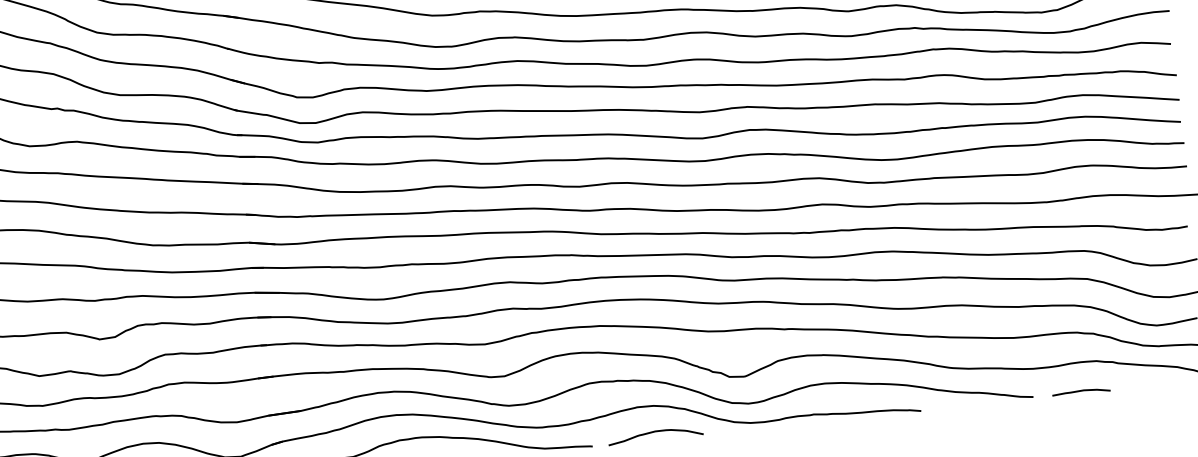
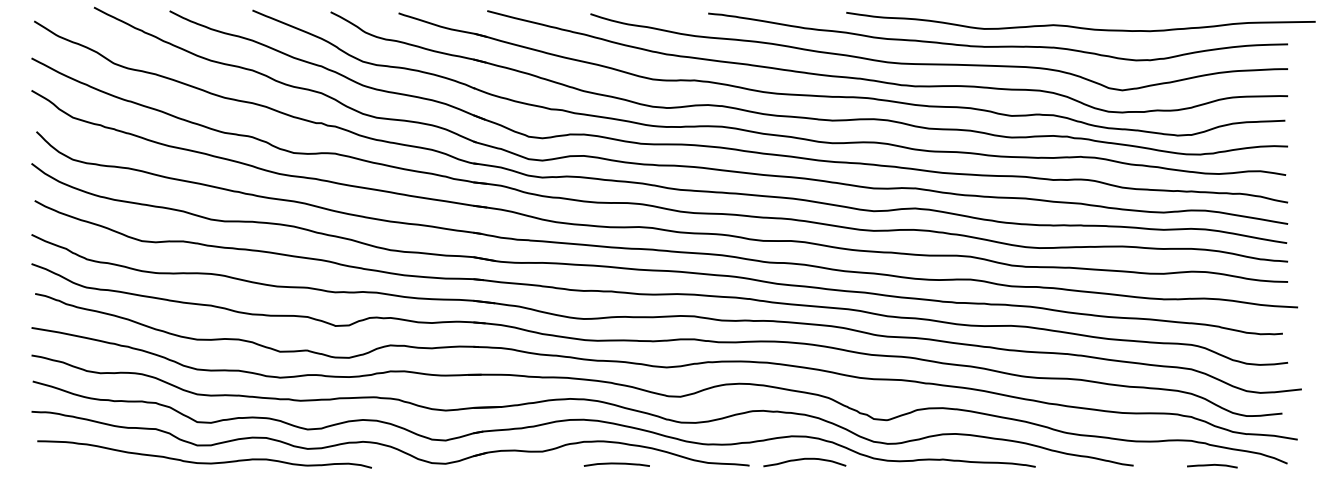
curve: (1081, 391) -> (1212, 465), moved

